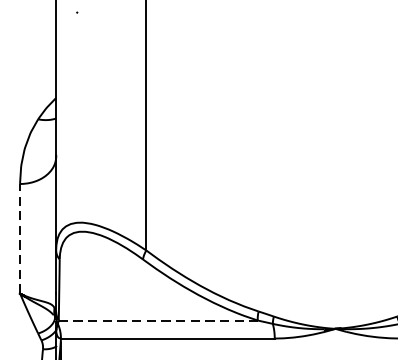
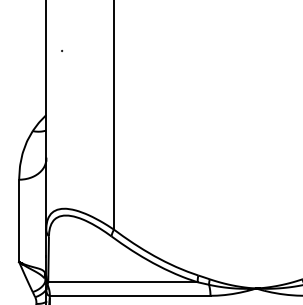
line: (20, 238) -> (19, 220), dashed -> solid
line: (157, 320) -> (122, 282), dashed -> solid

